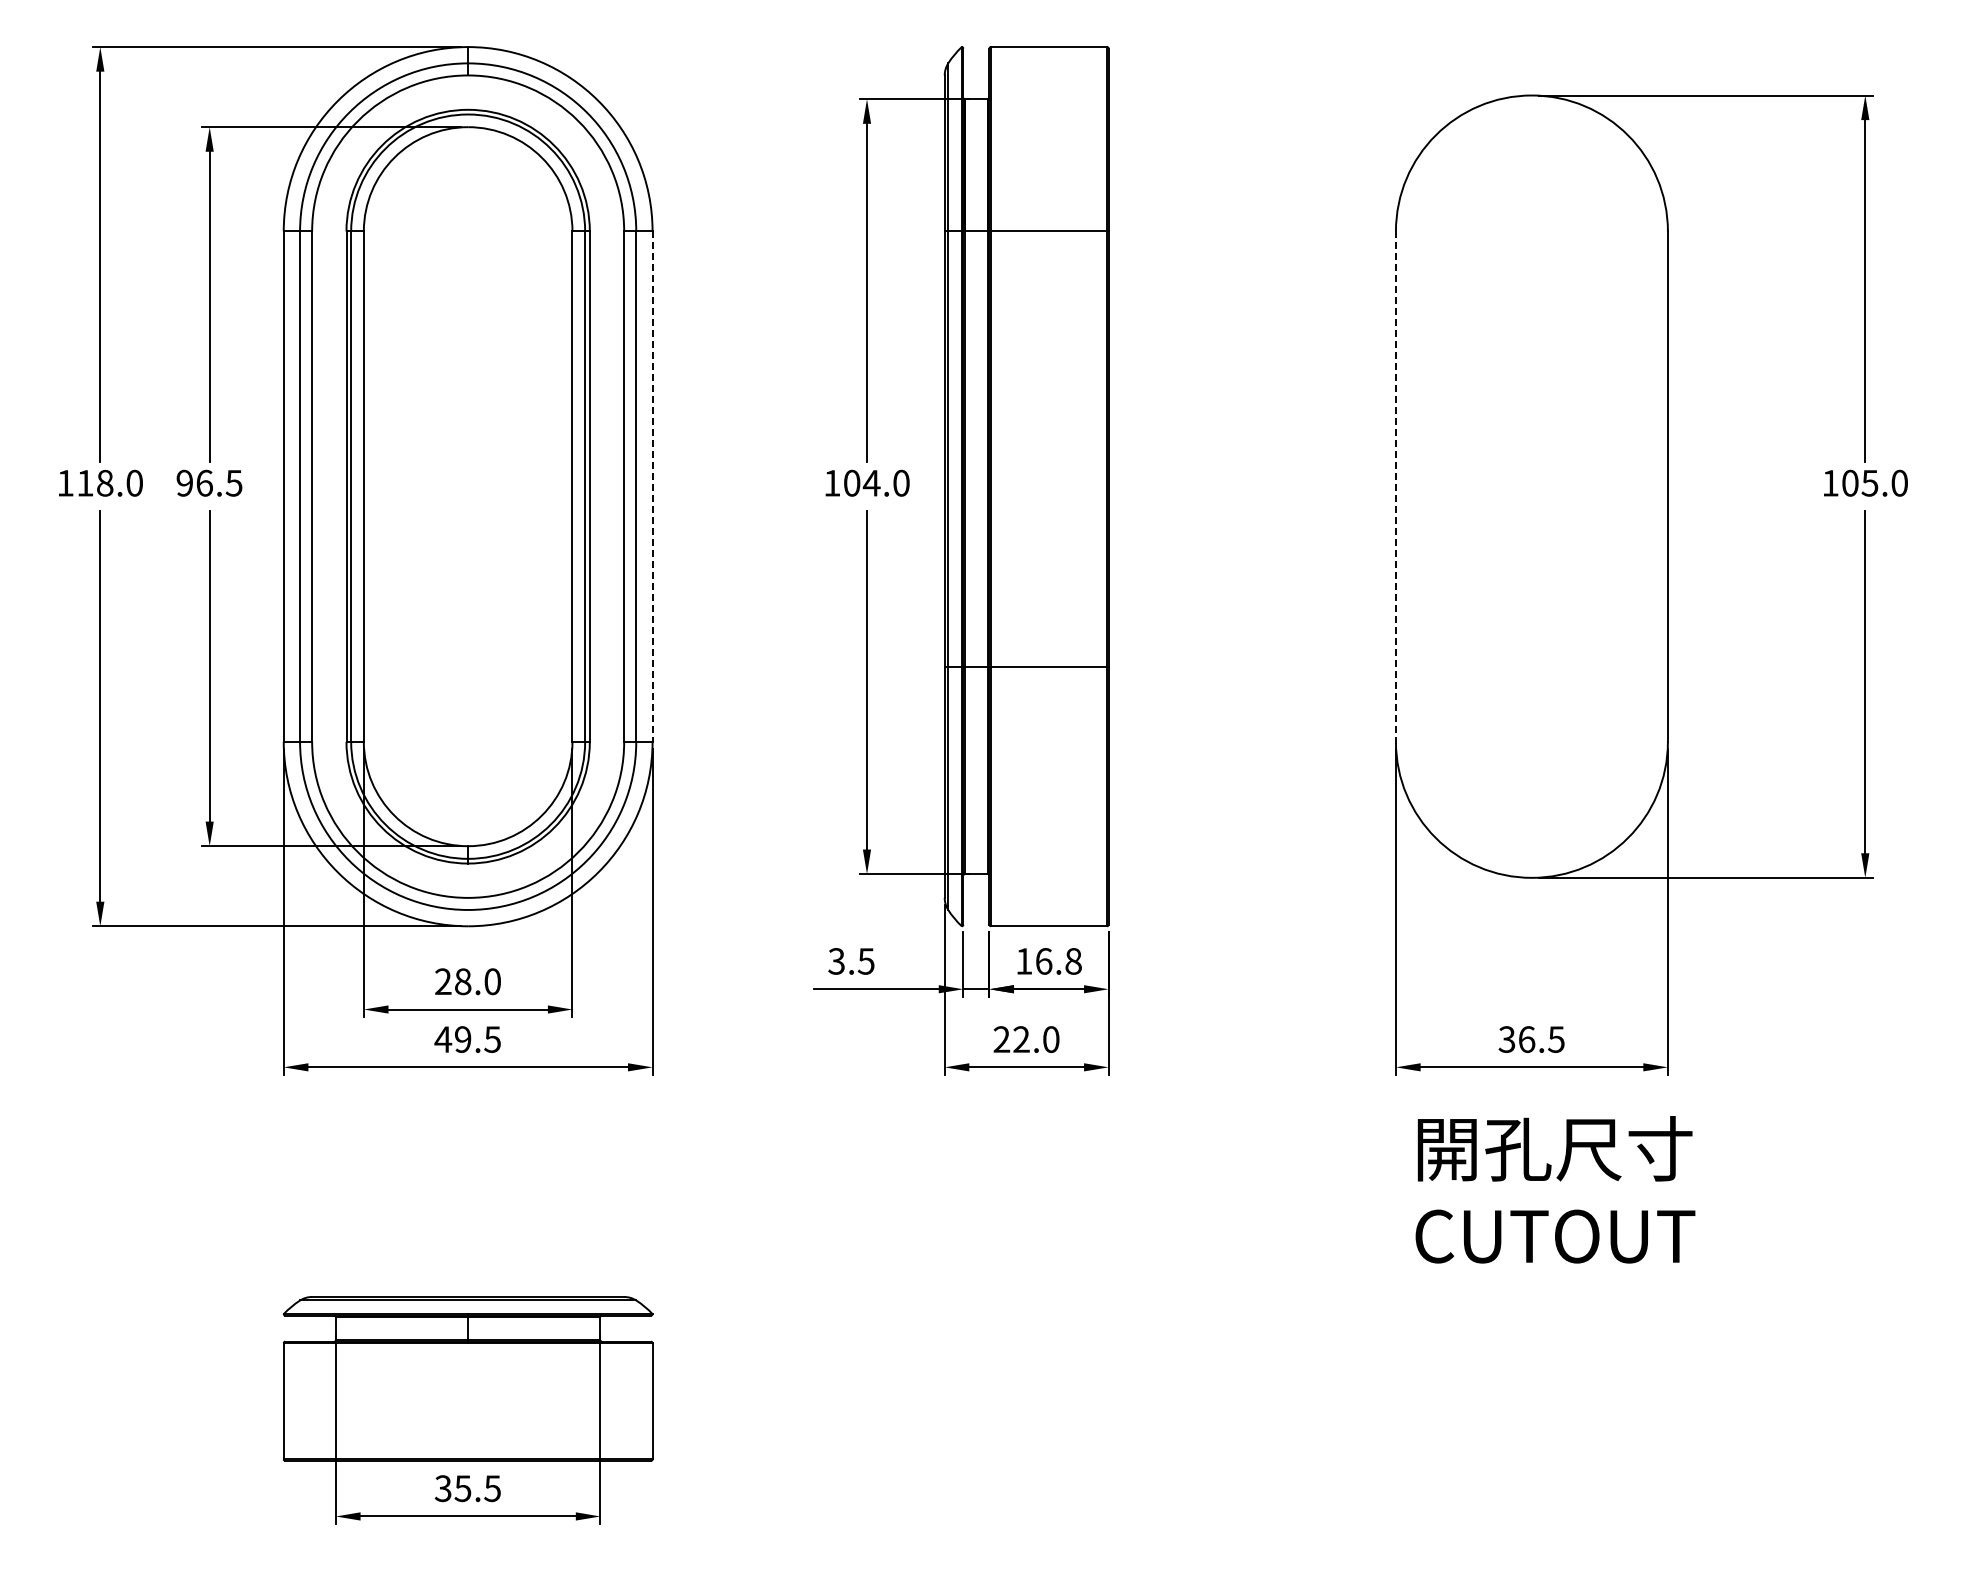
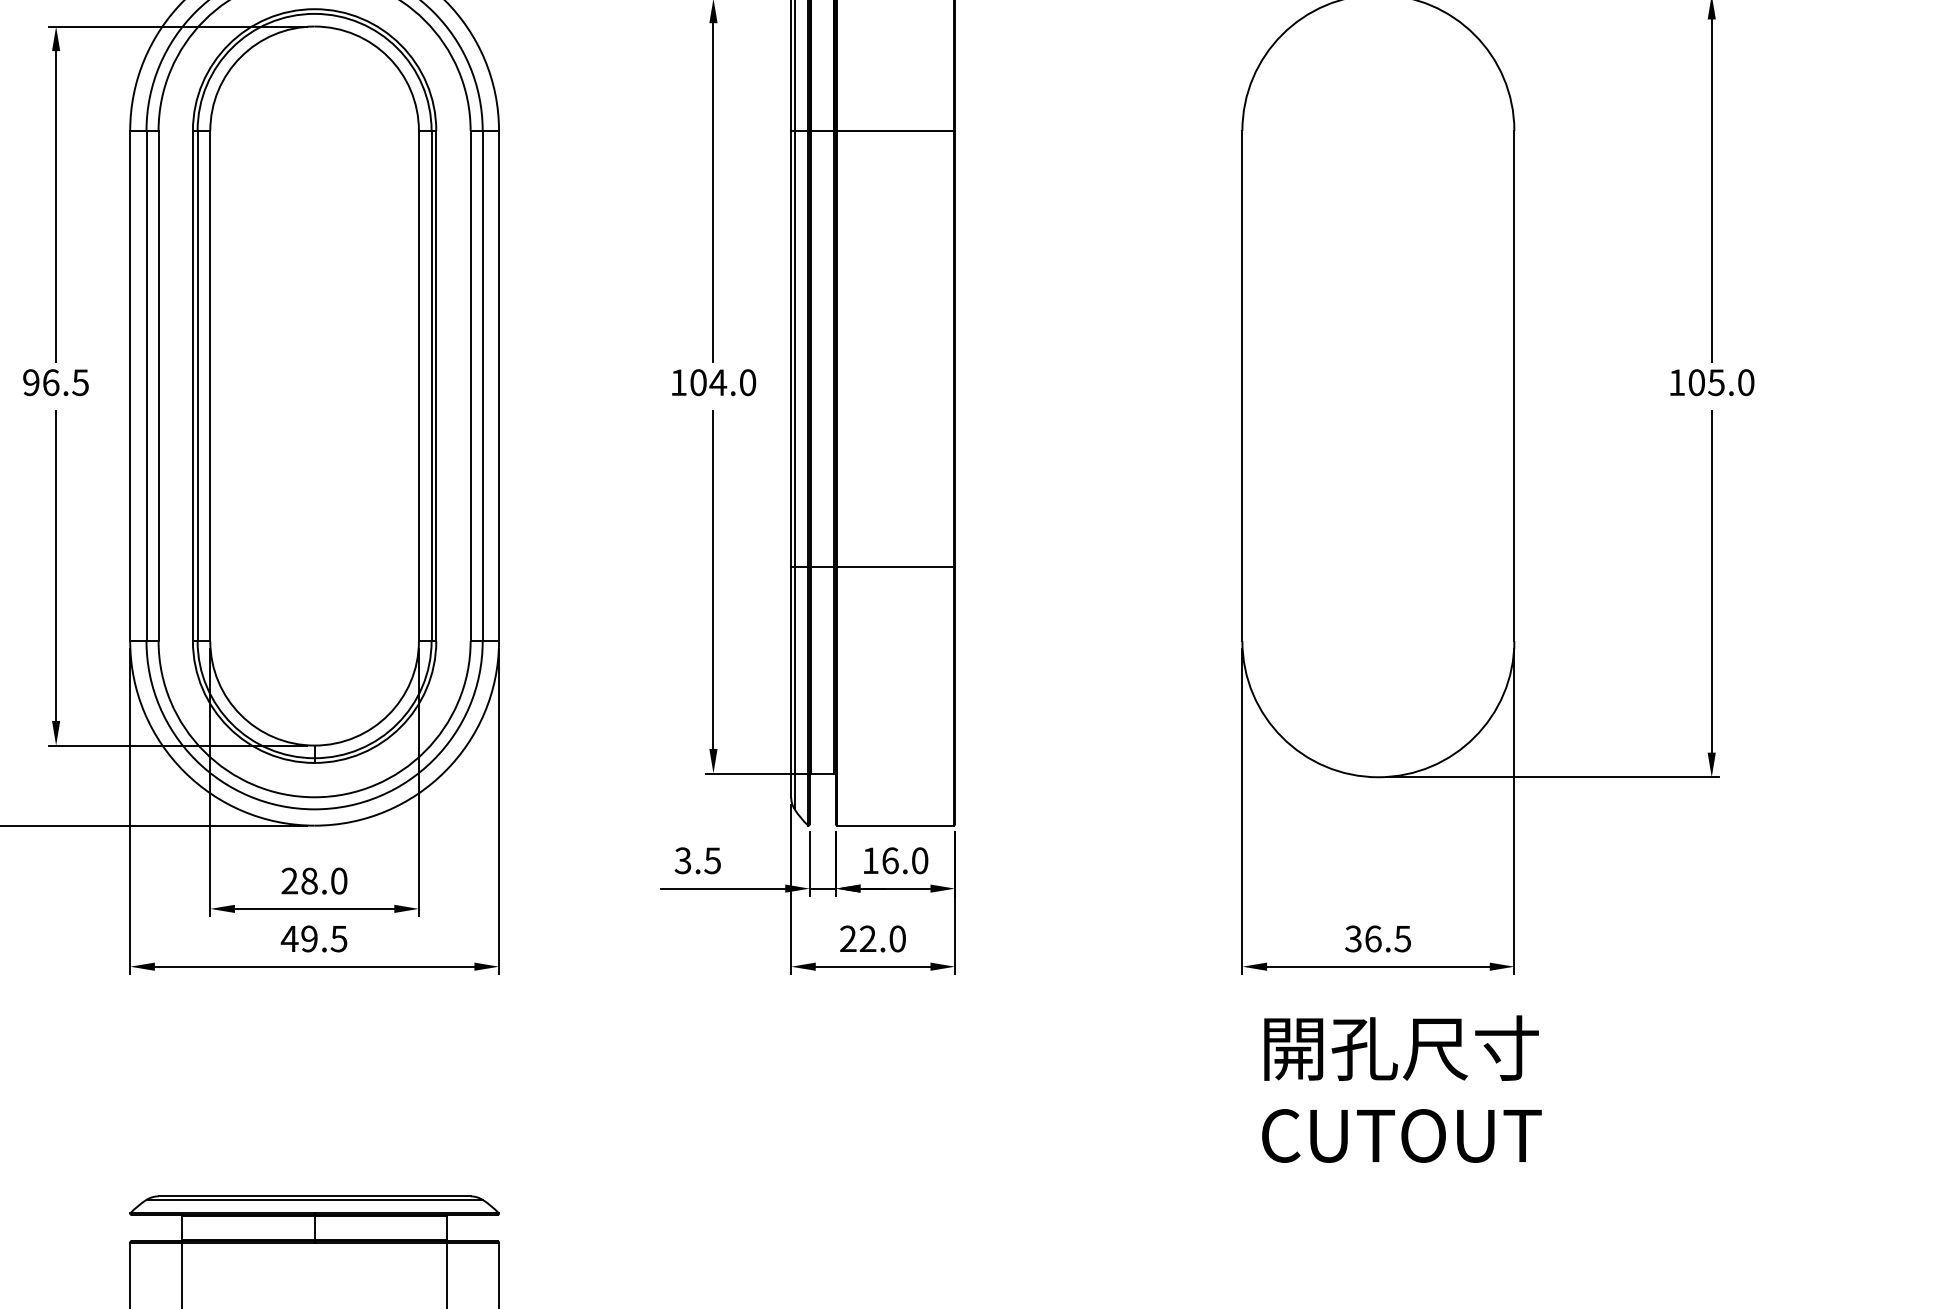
line: (652, 487) -> (498, 386), dashed -> solid
line: (1395, 487) -> (1241, 386), dashed -> solid
text: (1073, 961) -> (919, 860), 16.8 -> 16.0

